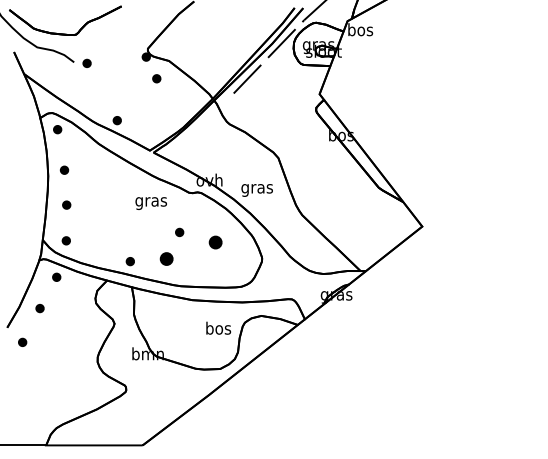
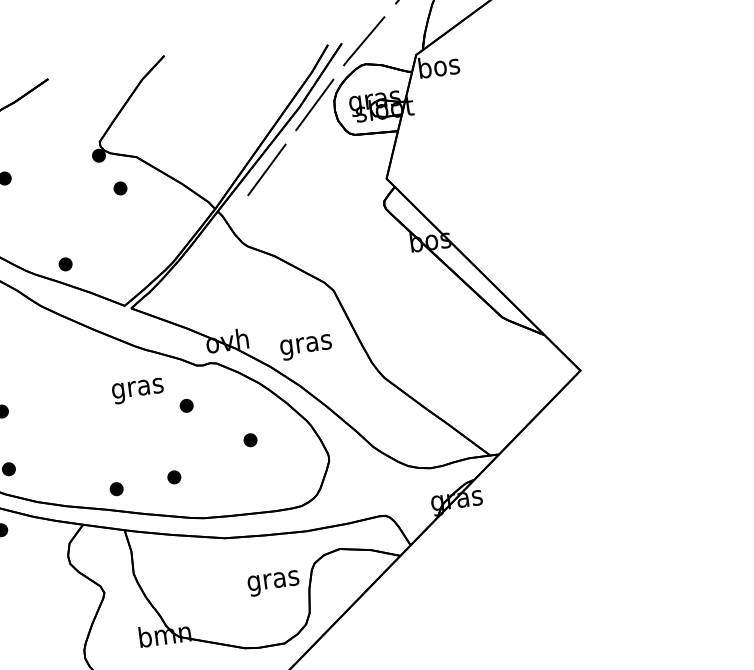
part: (179, 232) -> (186, 405), moved
part: (215, 242) -> (250, 440), size x0.62
part: (165, 258) -> (172, 476), size x0.62
text: (218, 329) -> (273, 580), bos -> gras

